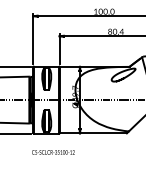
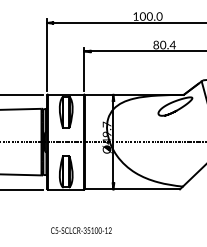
text: (53, 152) -> (81, 230), moved

